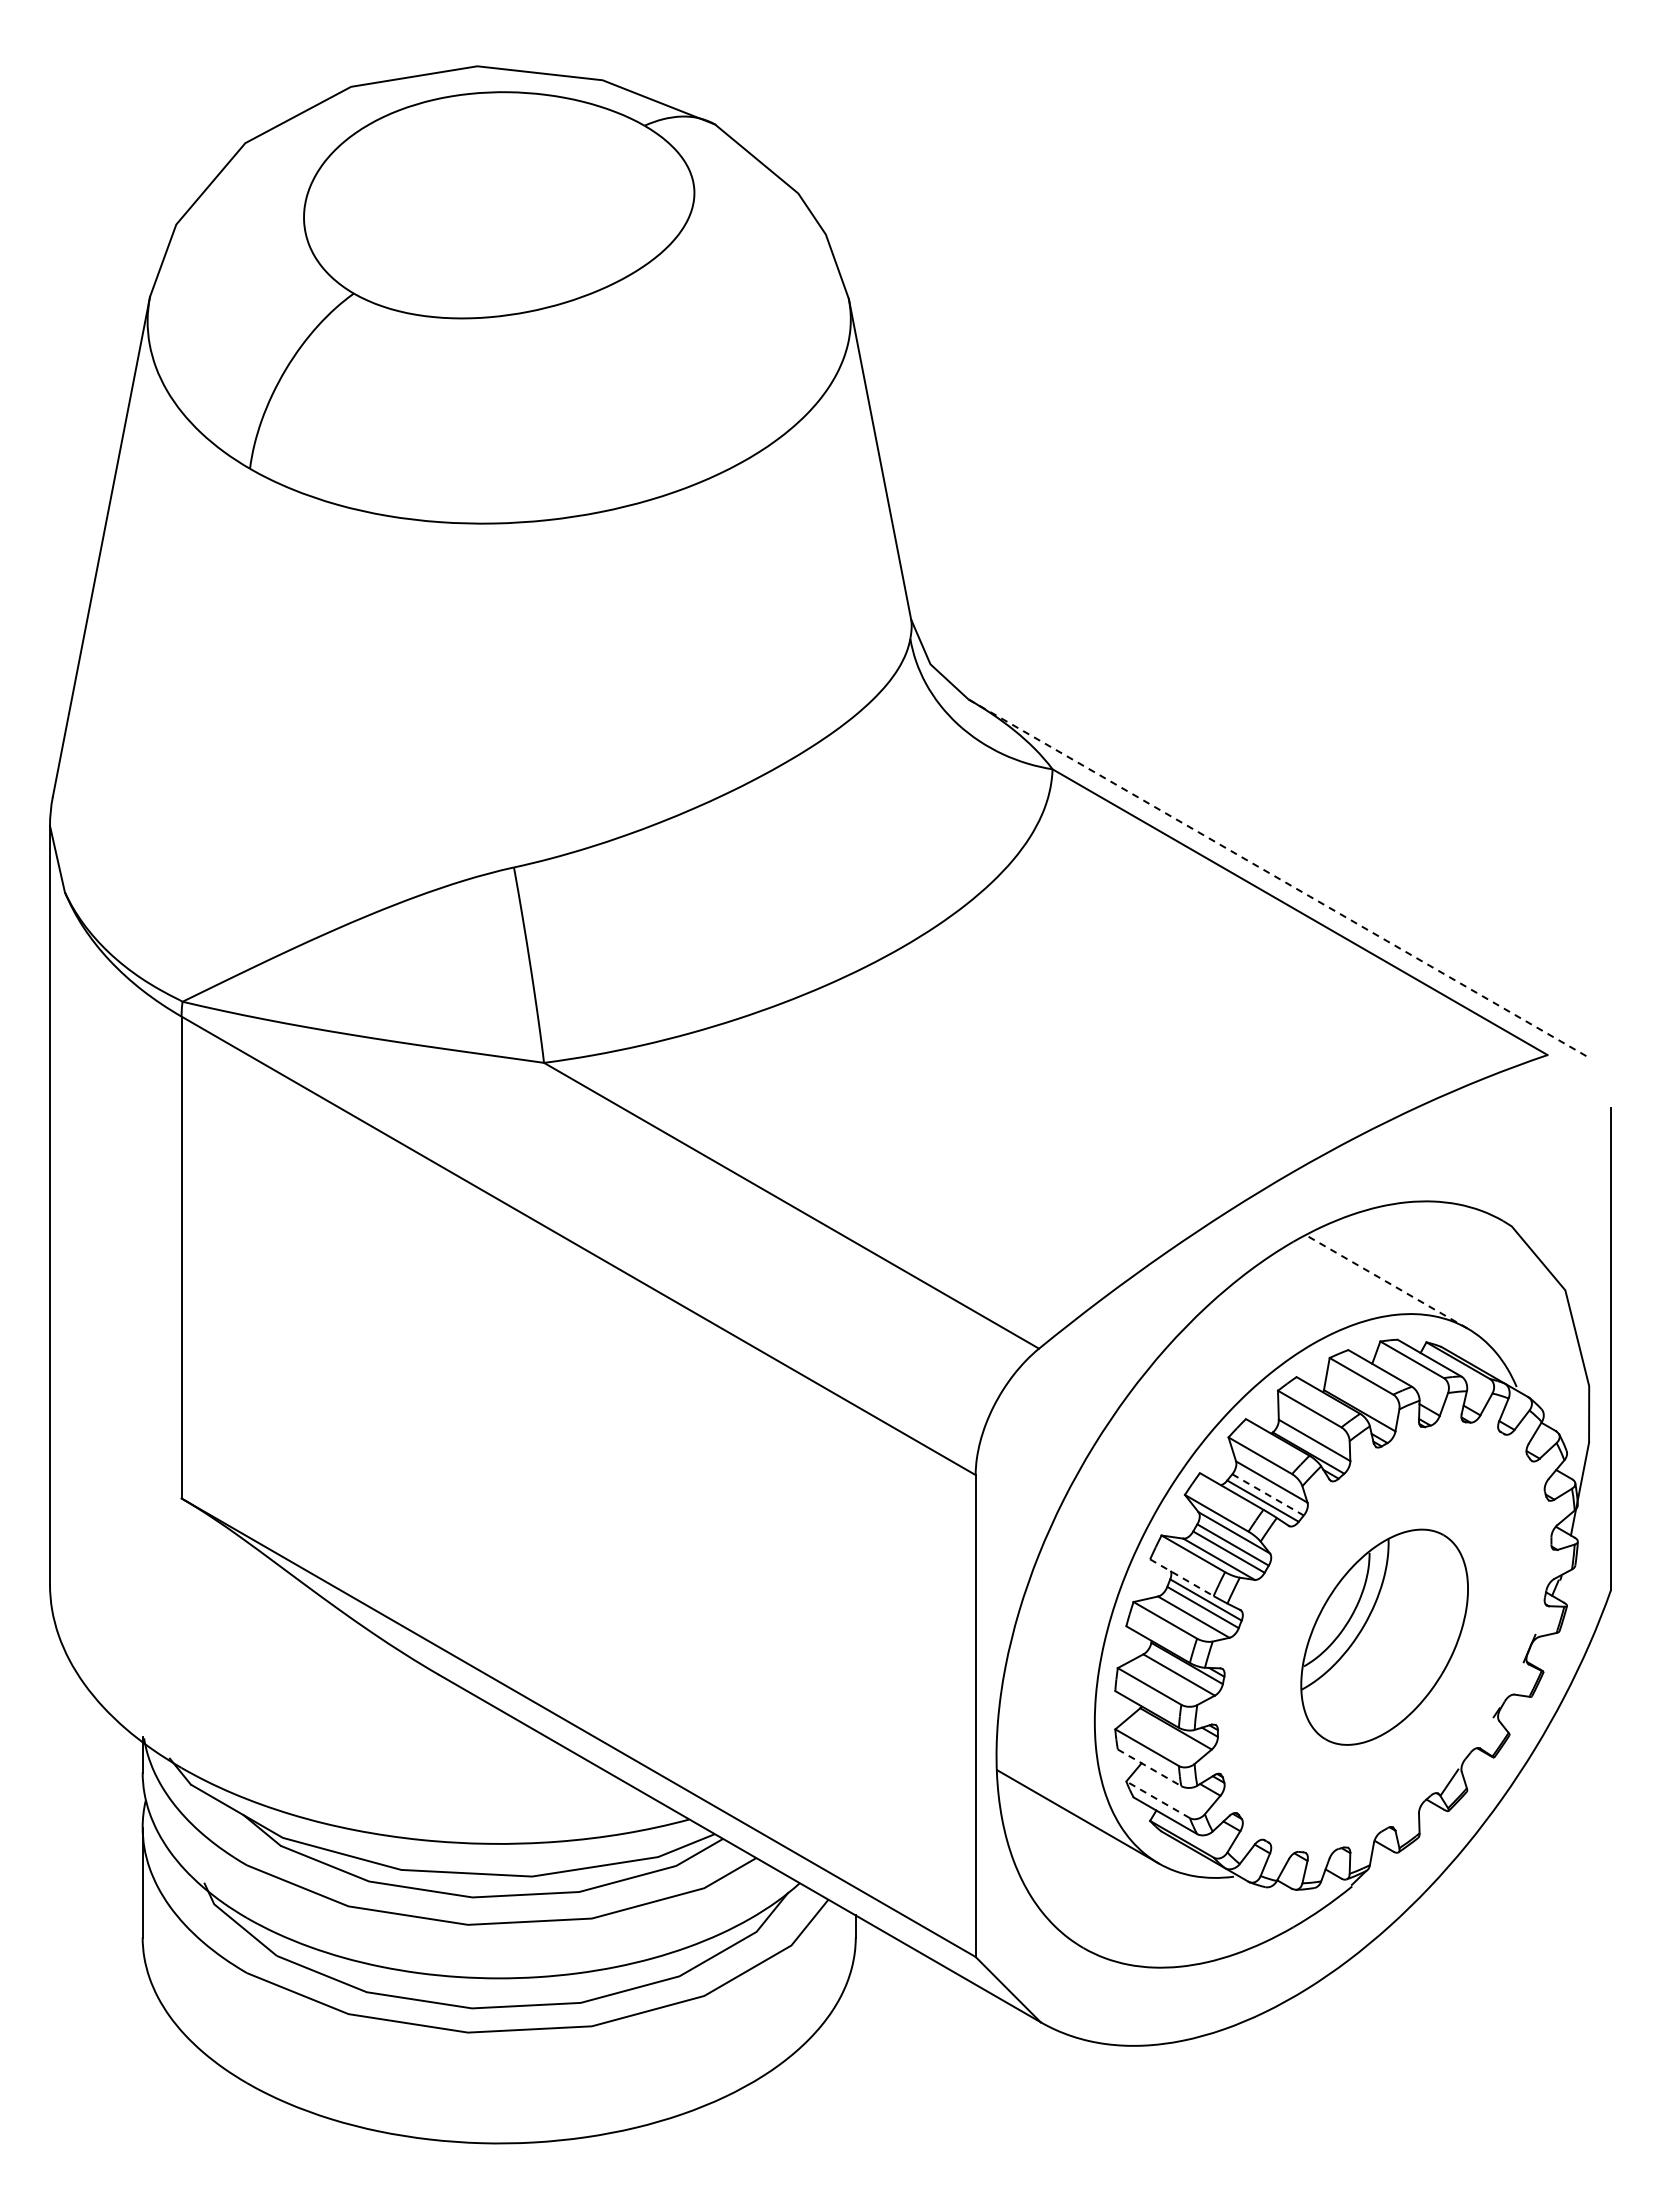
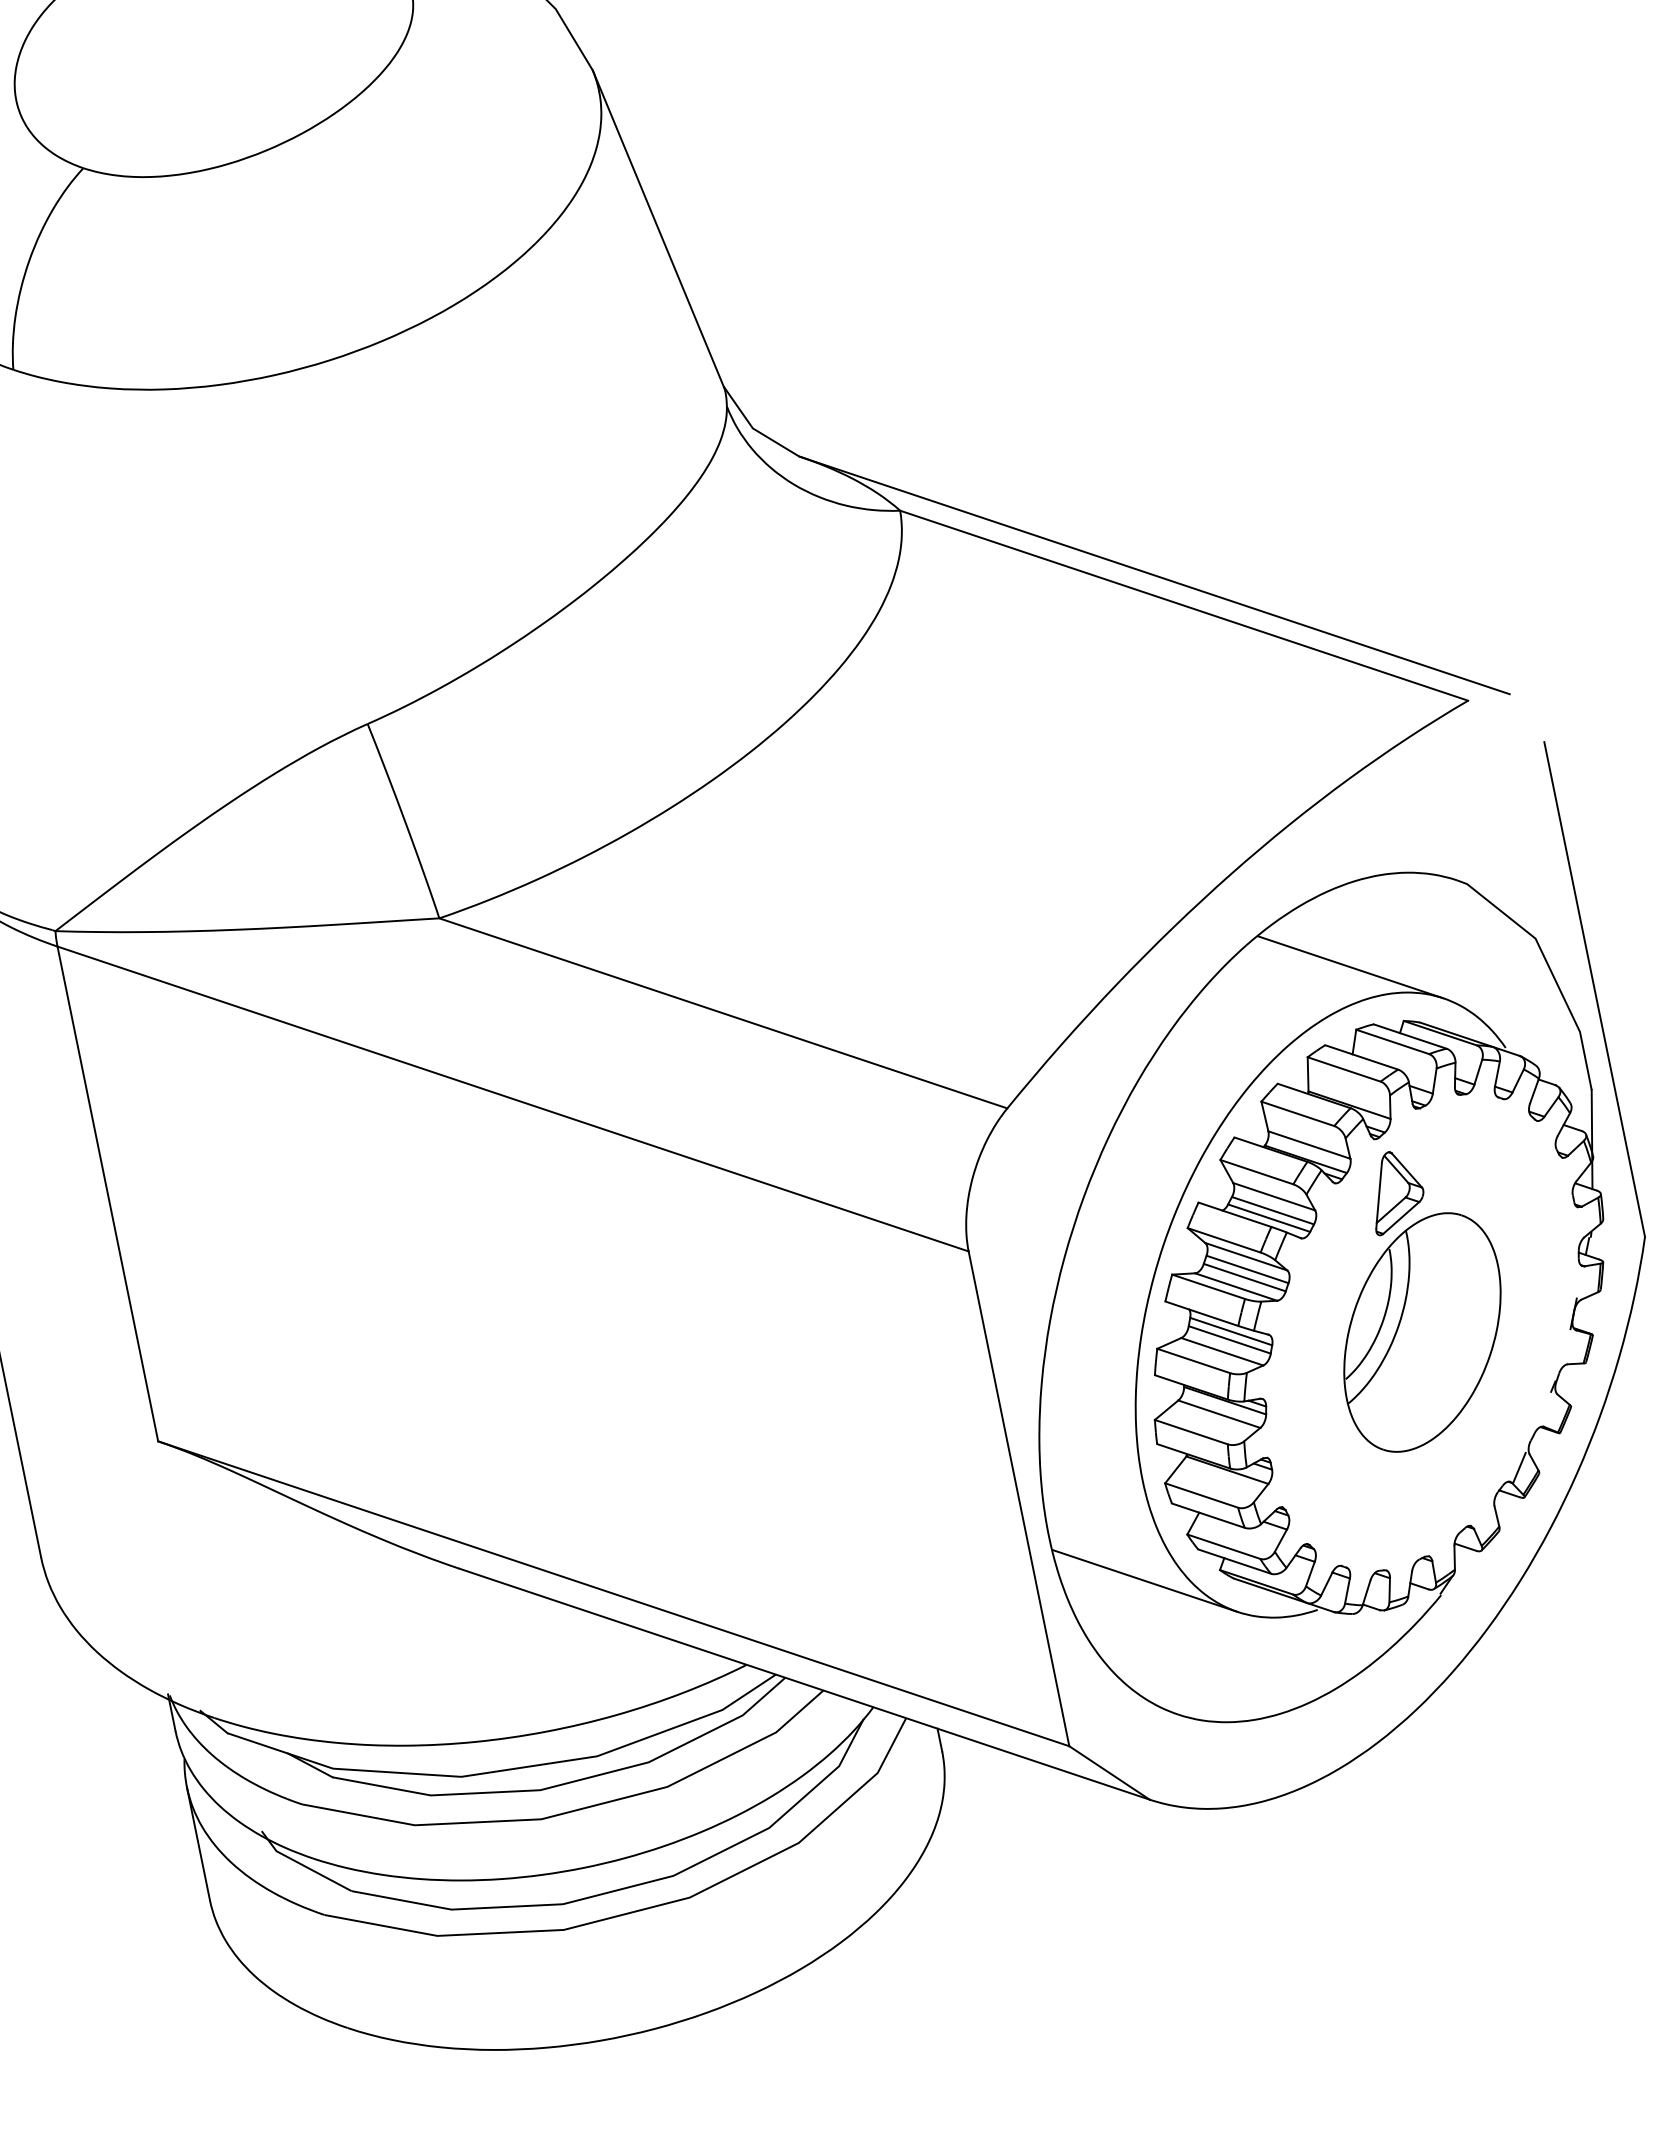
line: (1278, 878) -> (1154, 575), dashed -> solid
line: (1386, 1281) -> (1350, 966), dashed -> solid
line: (1268, 1495) -> (1273, 1211), dashed -> solid
part: (1386, 1500) -> (1395, 1191), added
line: (1181, 1577) -> (1201, 1313), dashed -> solid
line: (1149, 1767) -> (1208, 1515), dashed -> solid
line: (1158, 1799) -> (1224, 1546), dashed -> solid

